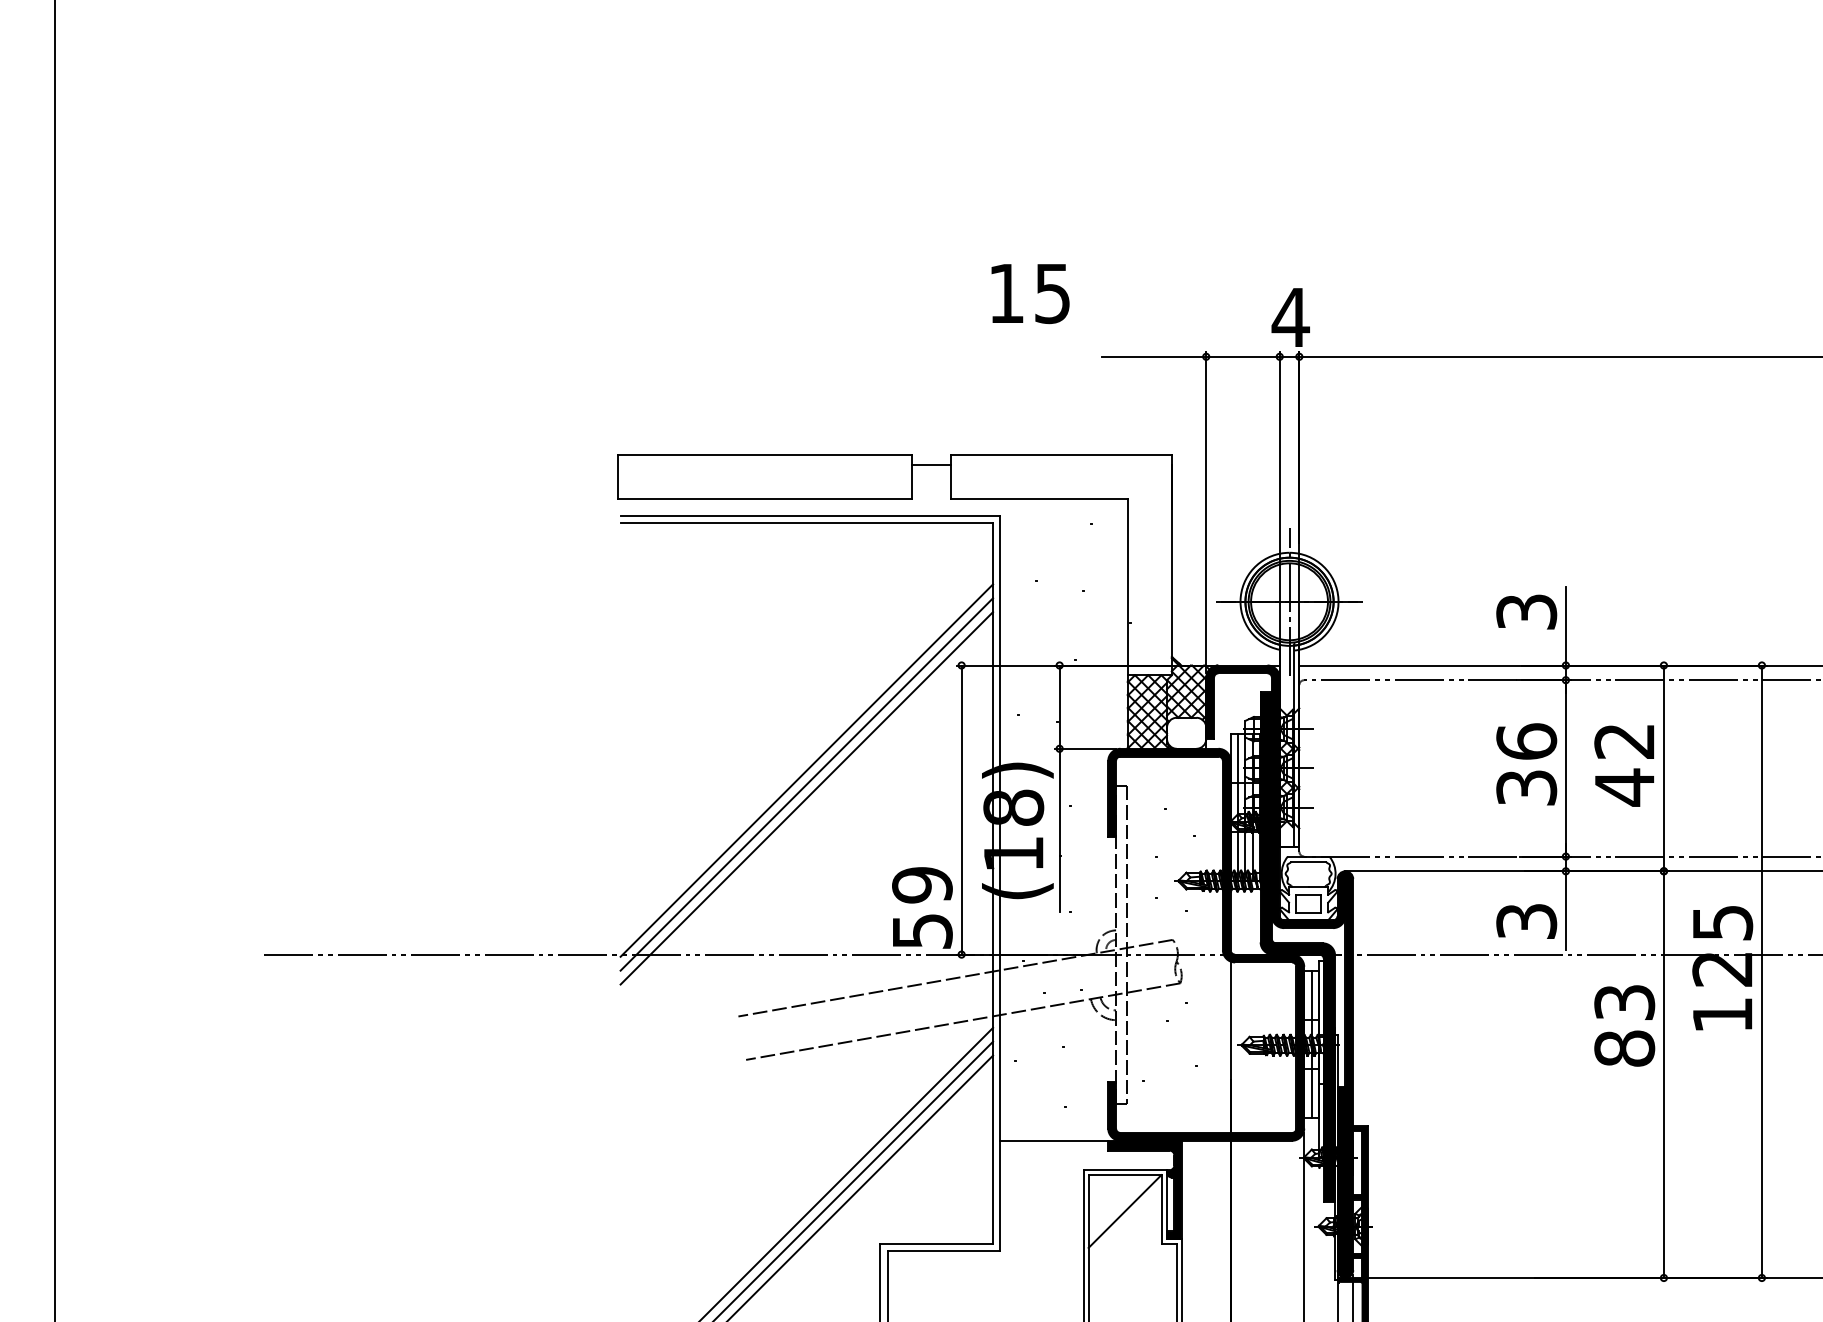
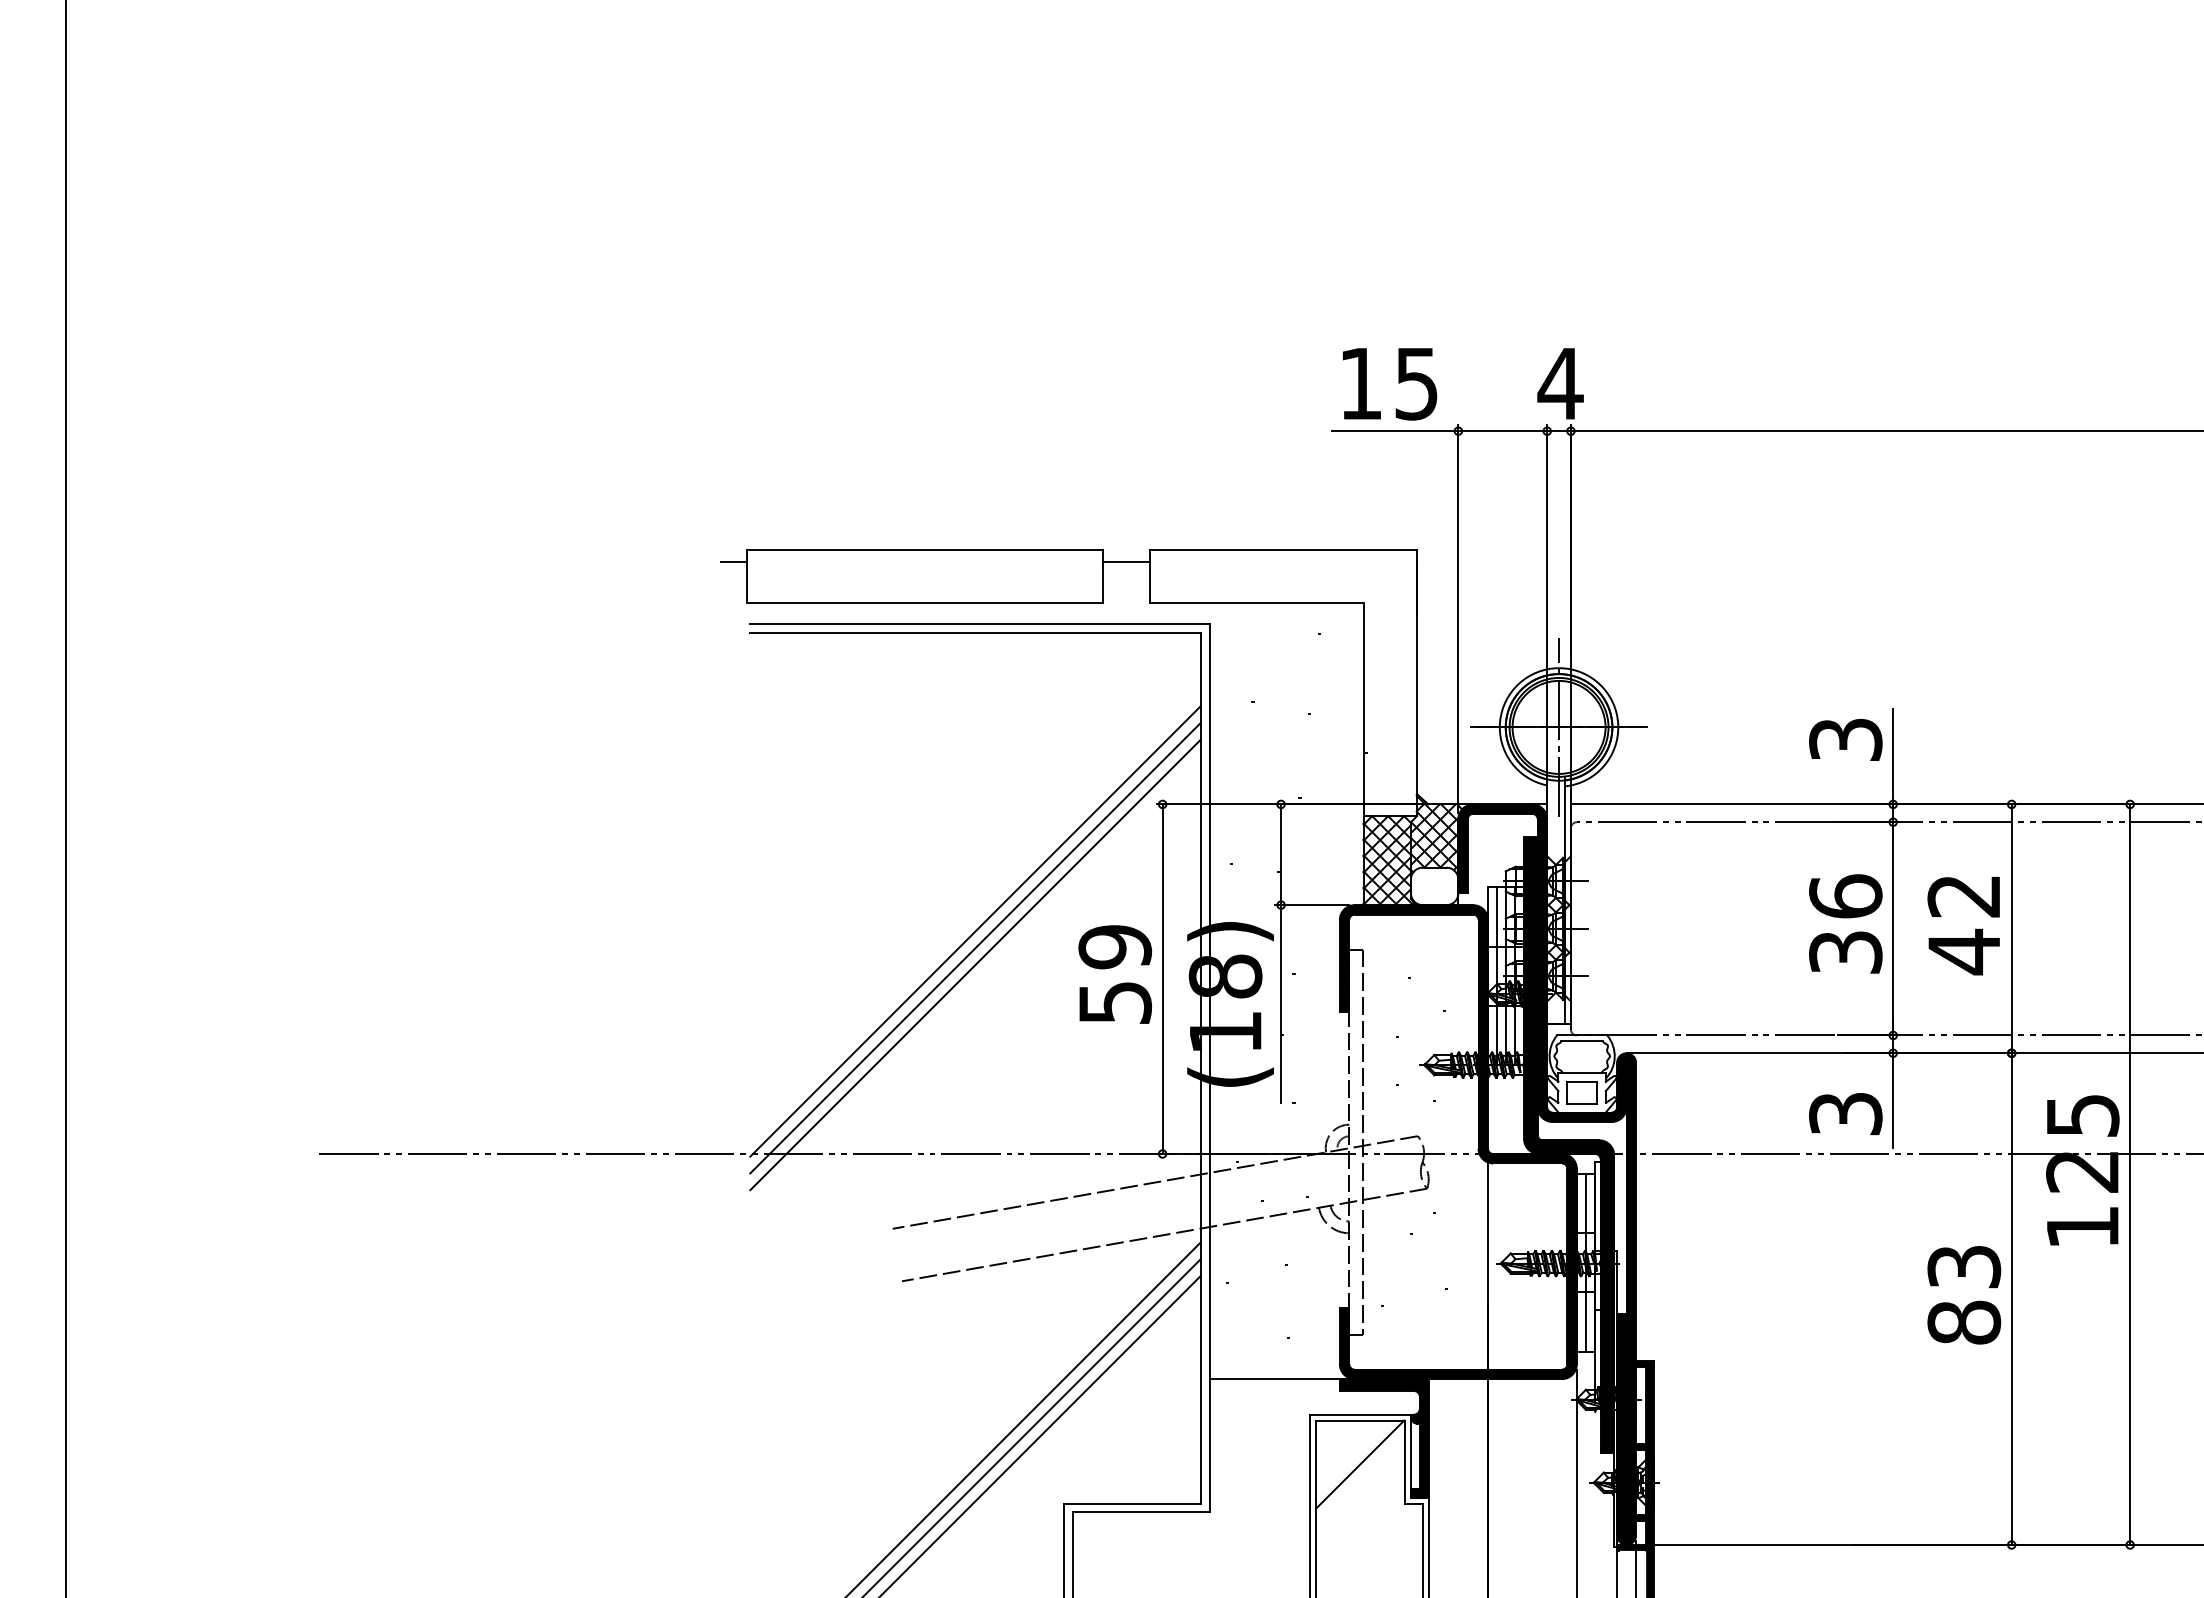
text: (1030, 294) -> (1389, 384), moved
line: (606, 464) -> (733, 561), added
text: (922, 907) -> (1115, 974), moved
text: (1624, 1026) -> (1964, 1295), moved

